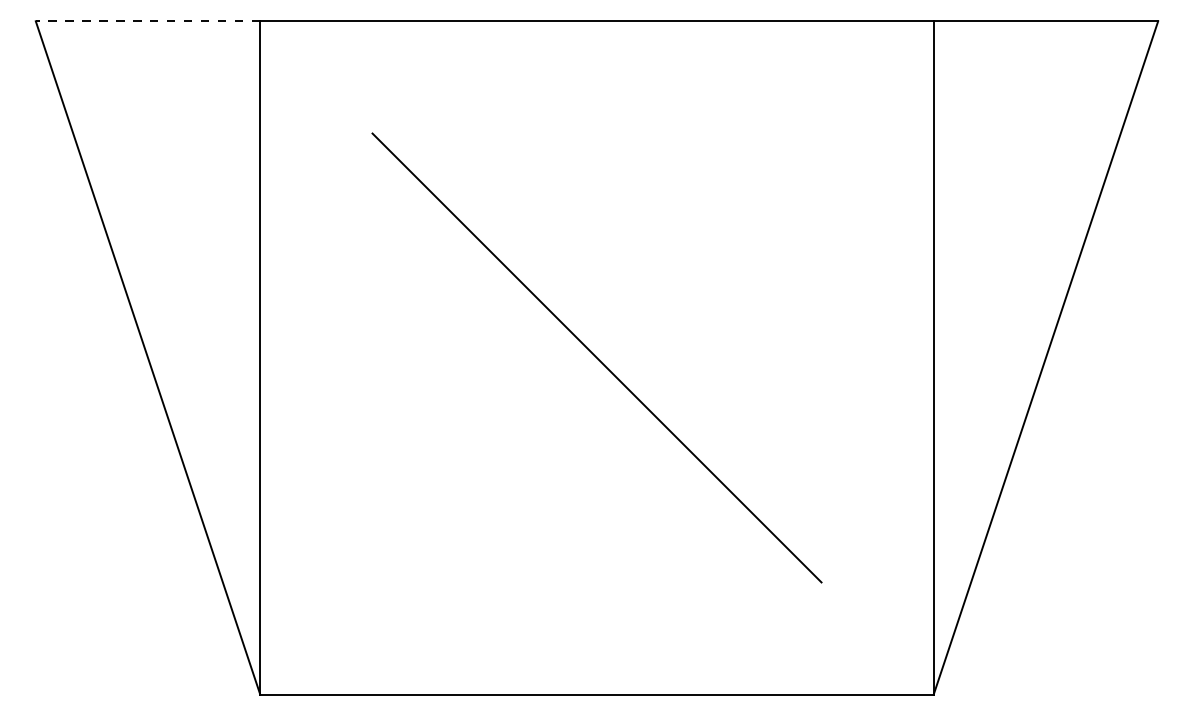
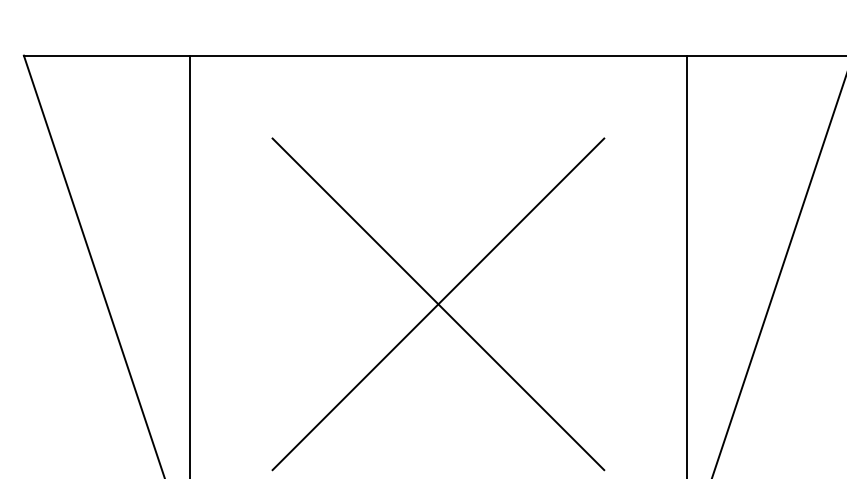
line: (147, 21) -> (106, 55), dashed -> solid
line: (596, 357) -> (438, 303), added

